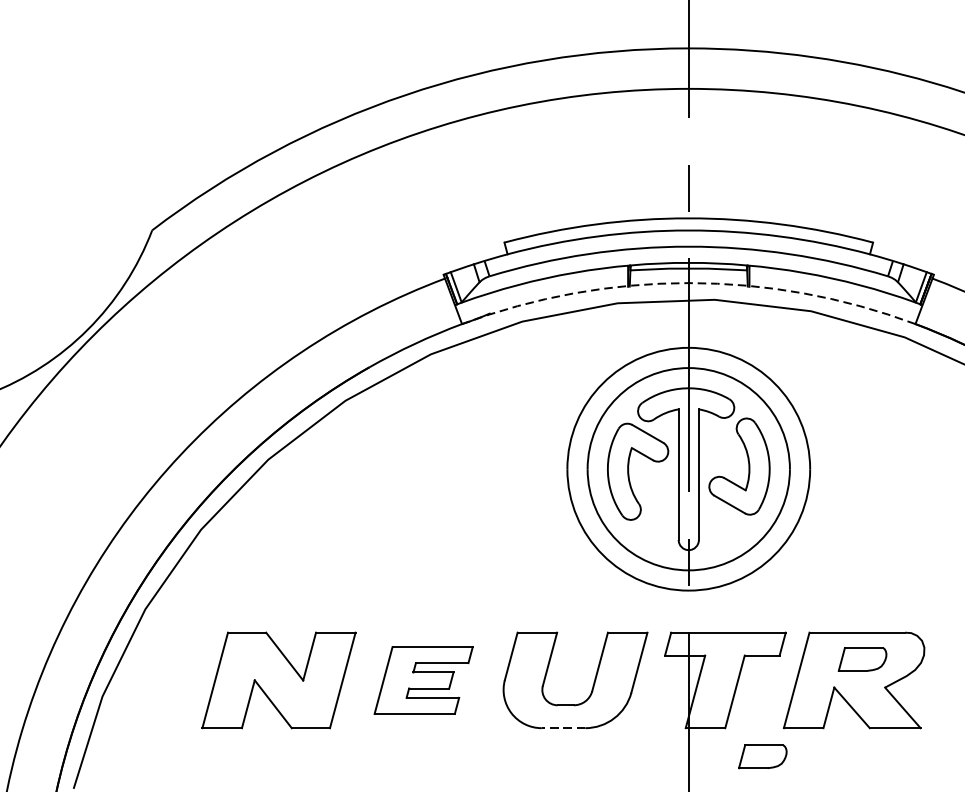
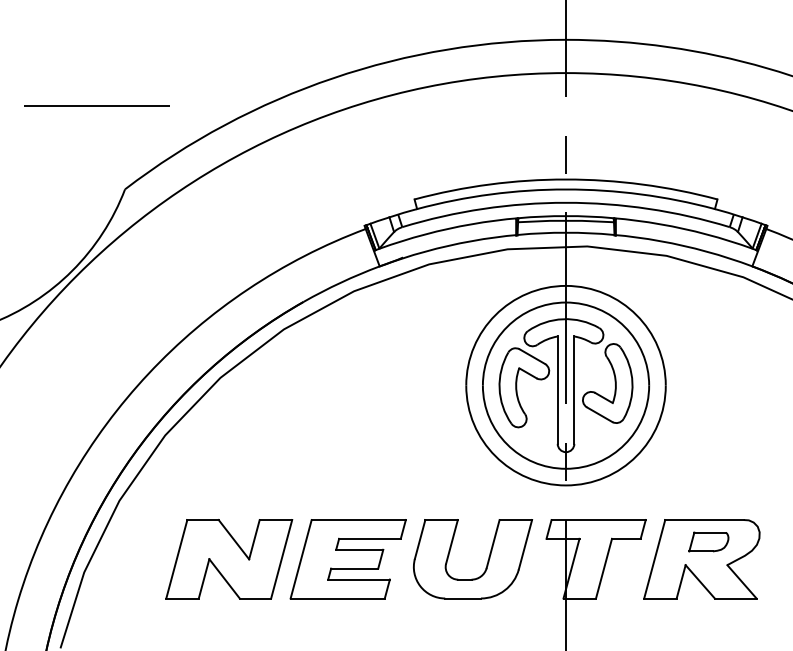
line: (117, 129) -> (96, 106), added
arc: (689, 282) -> (566, 232), dashed -> solid
part: (422, 680) -> (347, 559), size x1.43
line: (564, 728) -> (463, 598), dashed -> solid
part: (762, 756) -> (626, 621), removed

